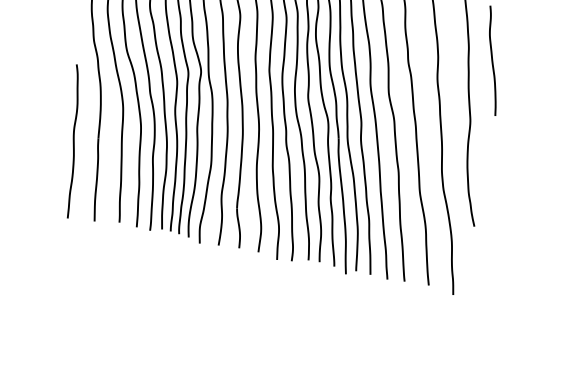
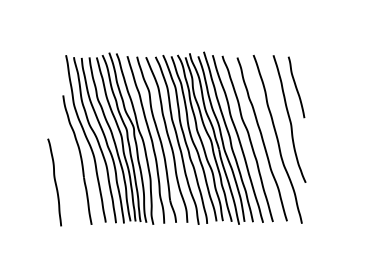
curve: (72, 141) -> (54, 182), moved

